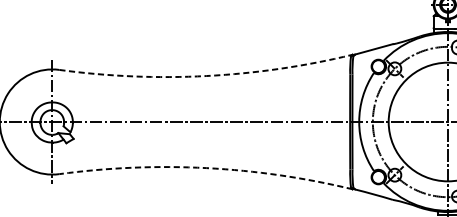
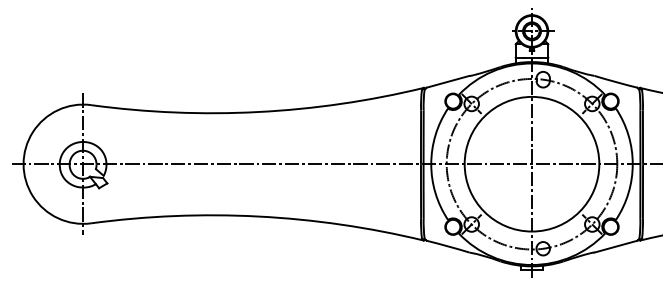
arc: (206, 76) -> (258, 112), dashed -> solid
arc: (206, 168) -> (258, 216), dashed -> solid

